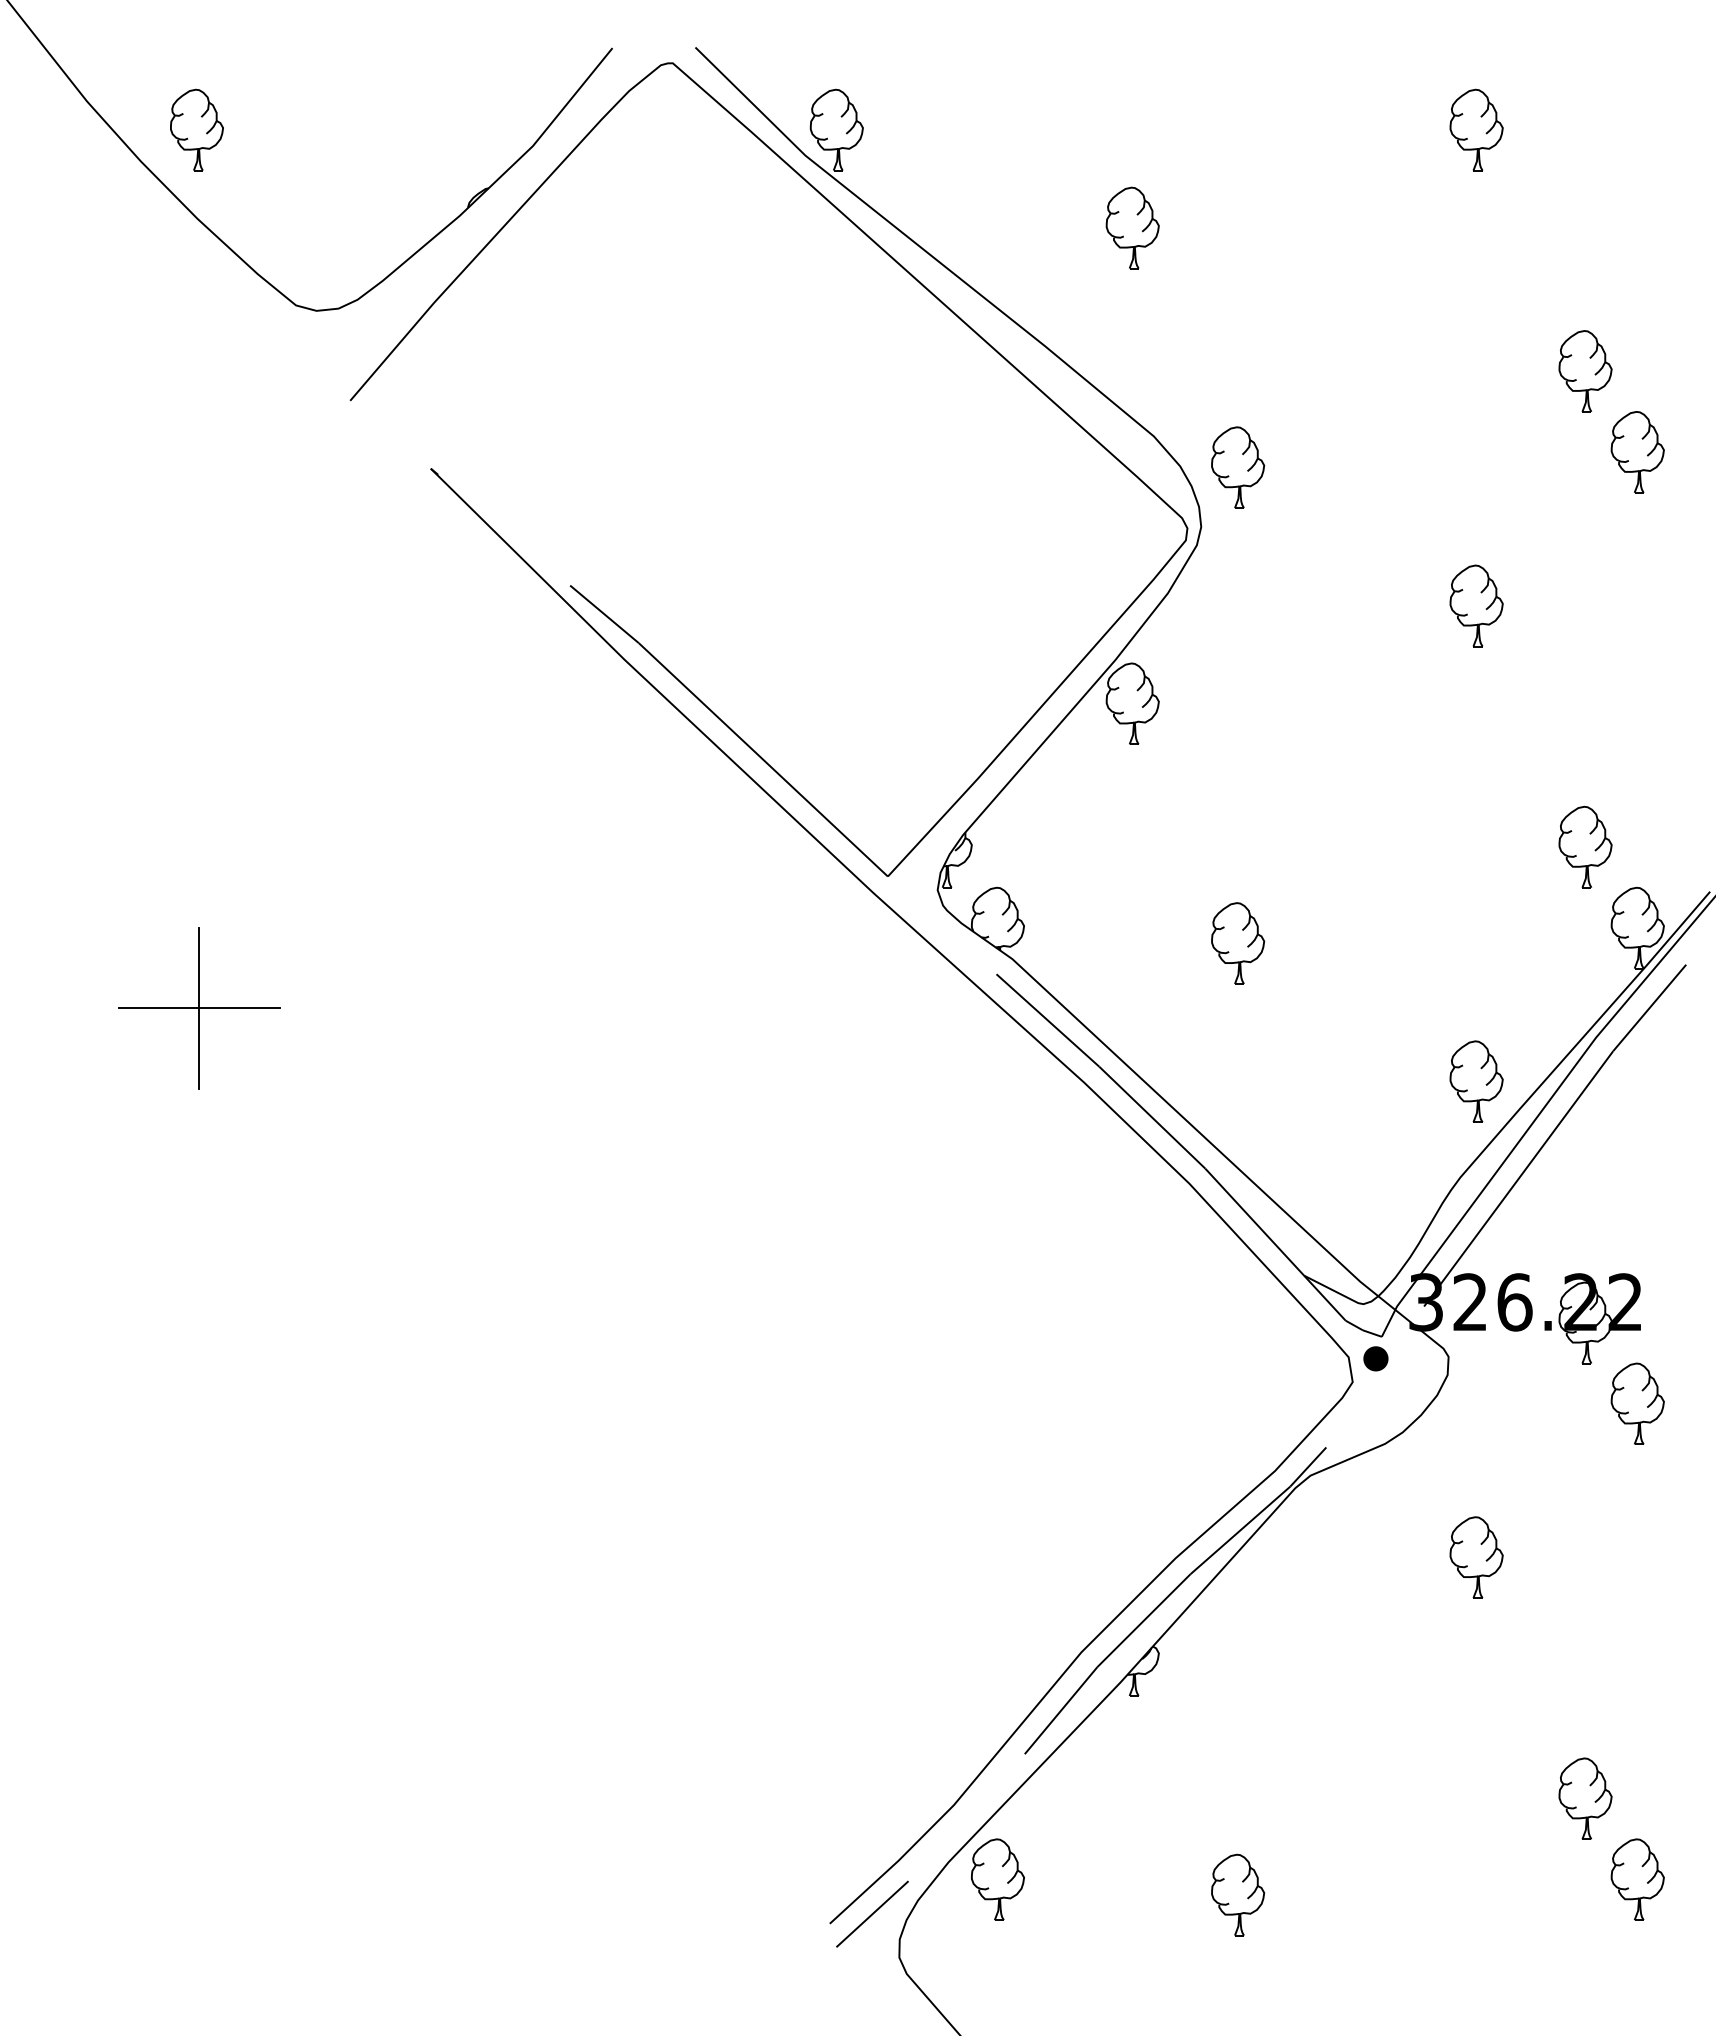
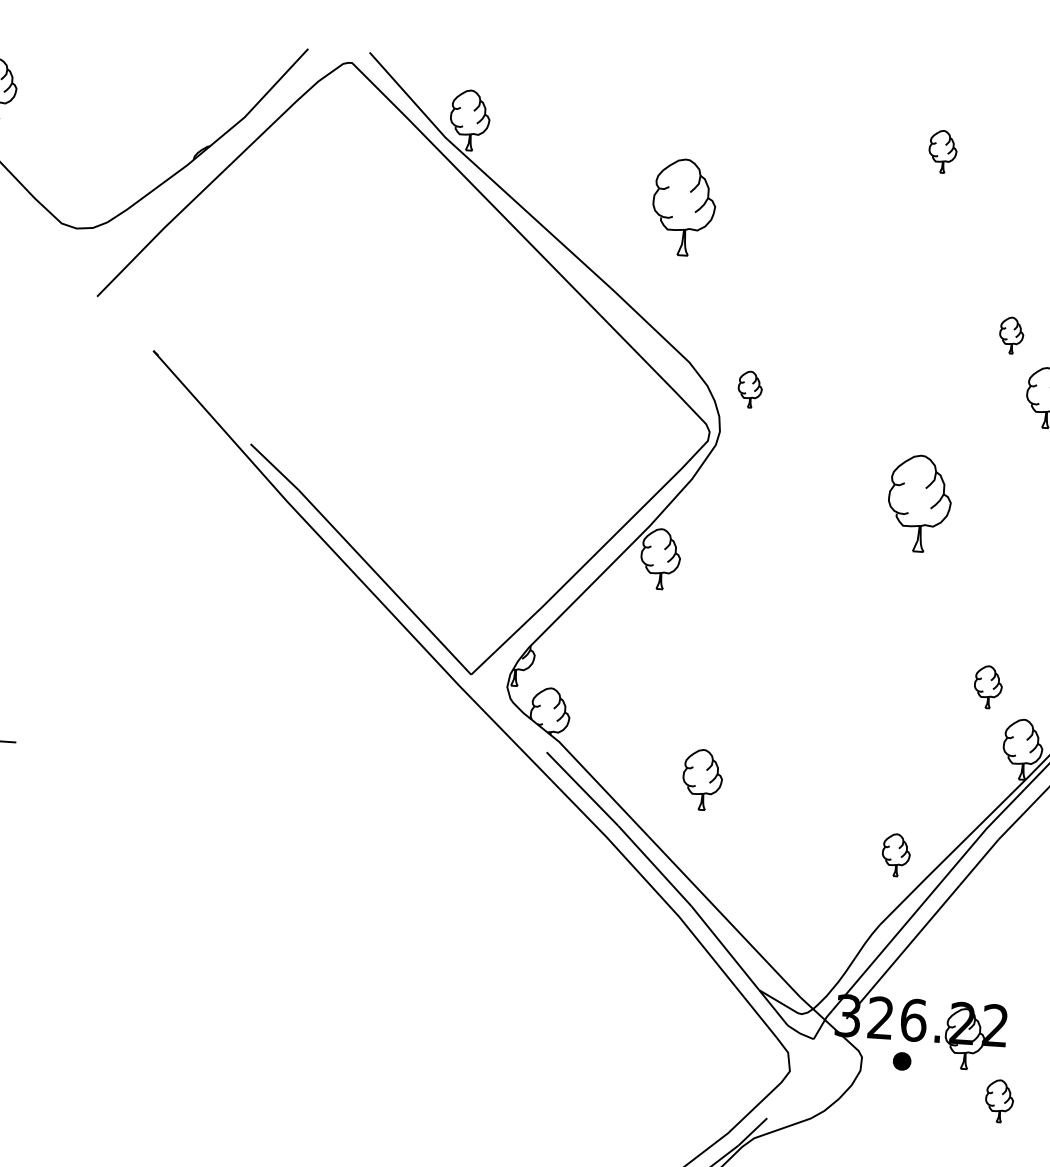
part: (1476, 129) -> (942, 151), size x0.7
part: (1132, 227) -> (683, 206), size x1.6
part: (1585, 371) -> (1011, 335), size x0.6
part: (1238, 467) -> (750, 389), size x0.6
part: (1476, 605) -> (919, 503), size x1.6
part: (1585, 846) -> (988, 686), size x0.7
part: (1238, 943) -> (702, 779), moved
part: (1476, 1081) -> (896, 855), size x0.7
part: (1375, 1358) -> (901, 1061), moved
part: (1637, 1403) -> (999, 1101), size x0.7

